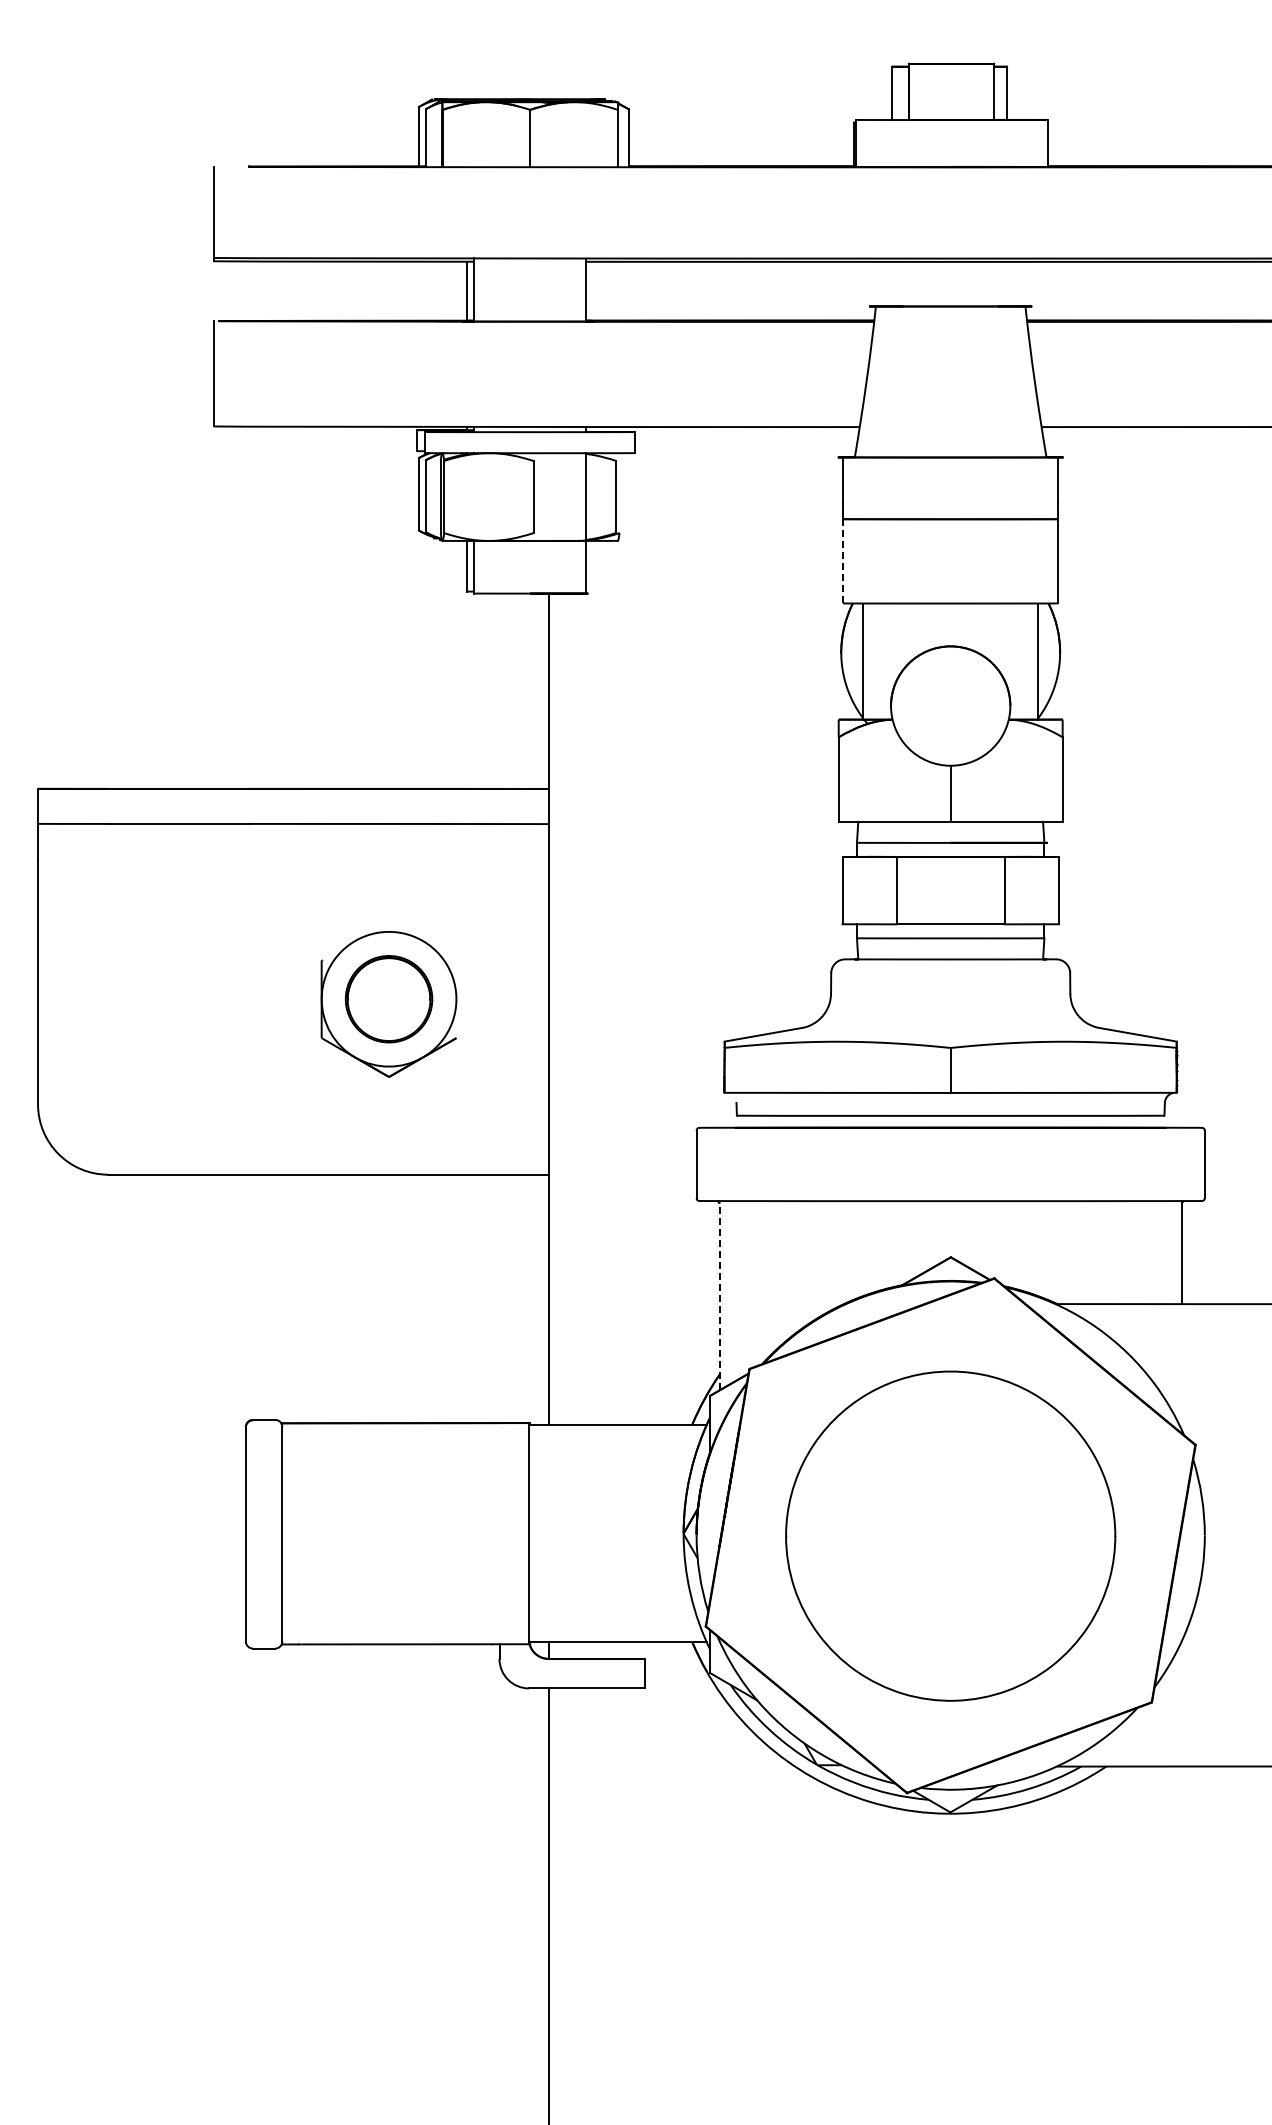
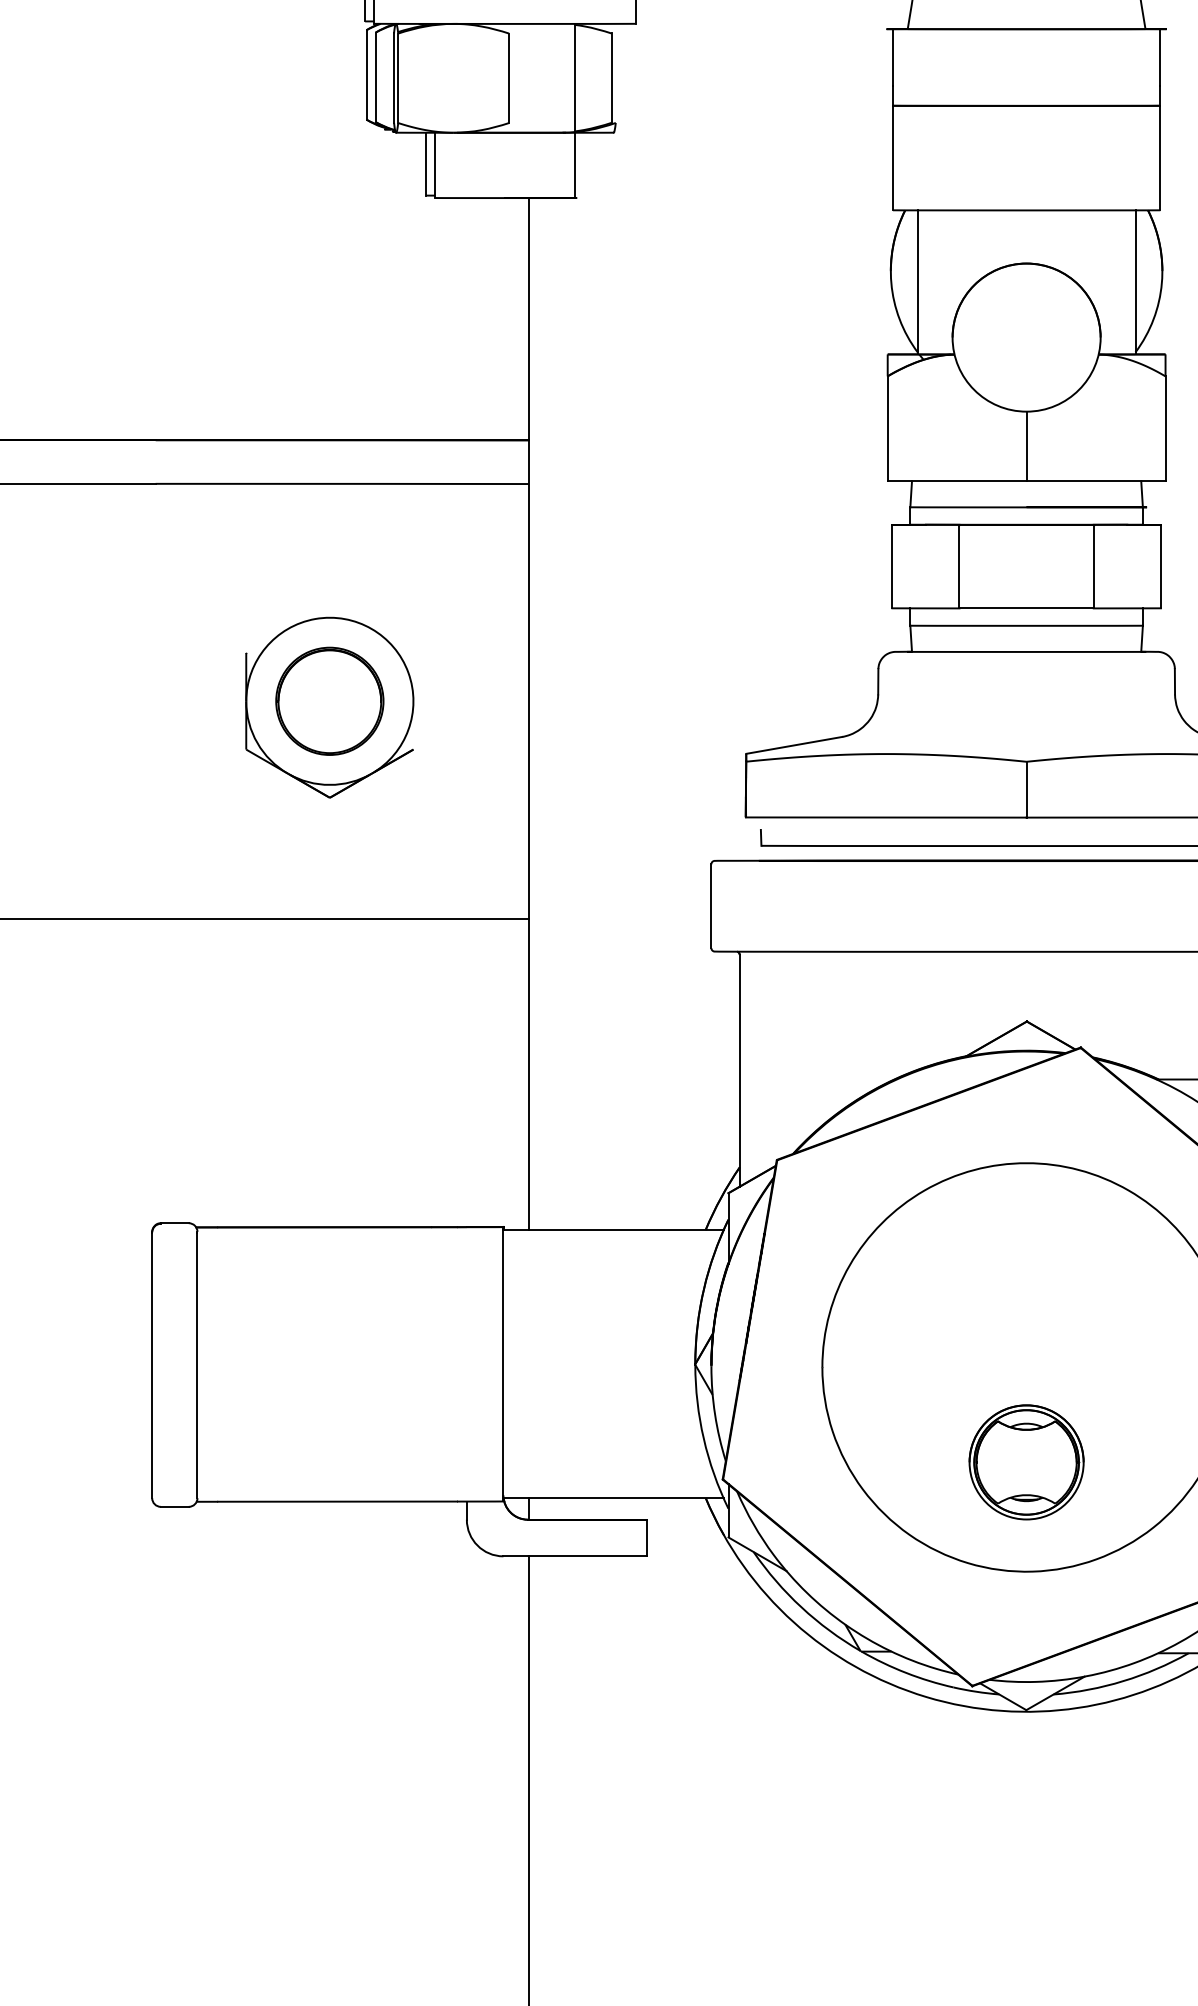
line: (842, 561) -> (892, 158), dashed -> solid
line: (719, 1296) -> (739, 1070), dashed -> solid
part: (950, 1612) -> (1026, 1462), added

